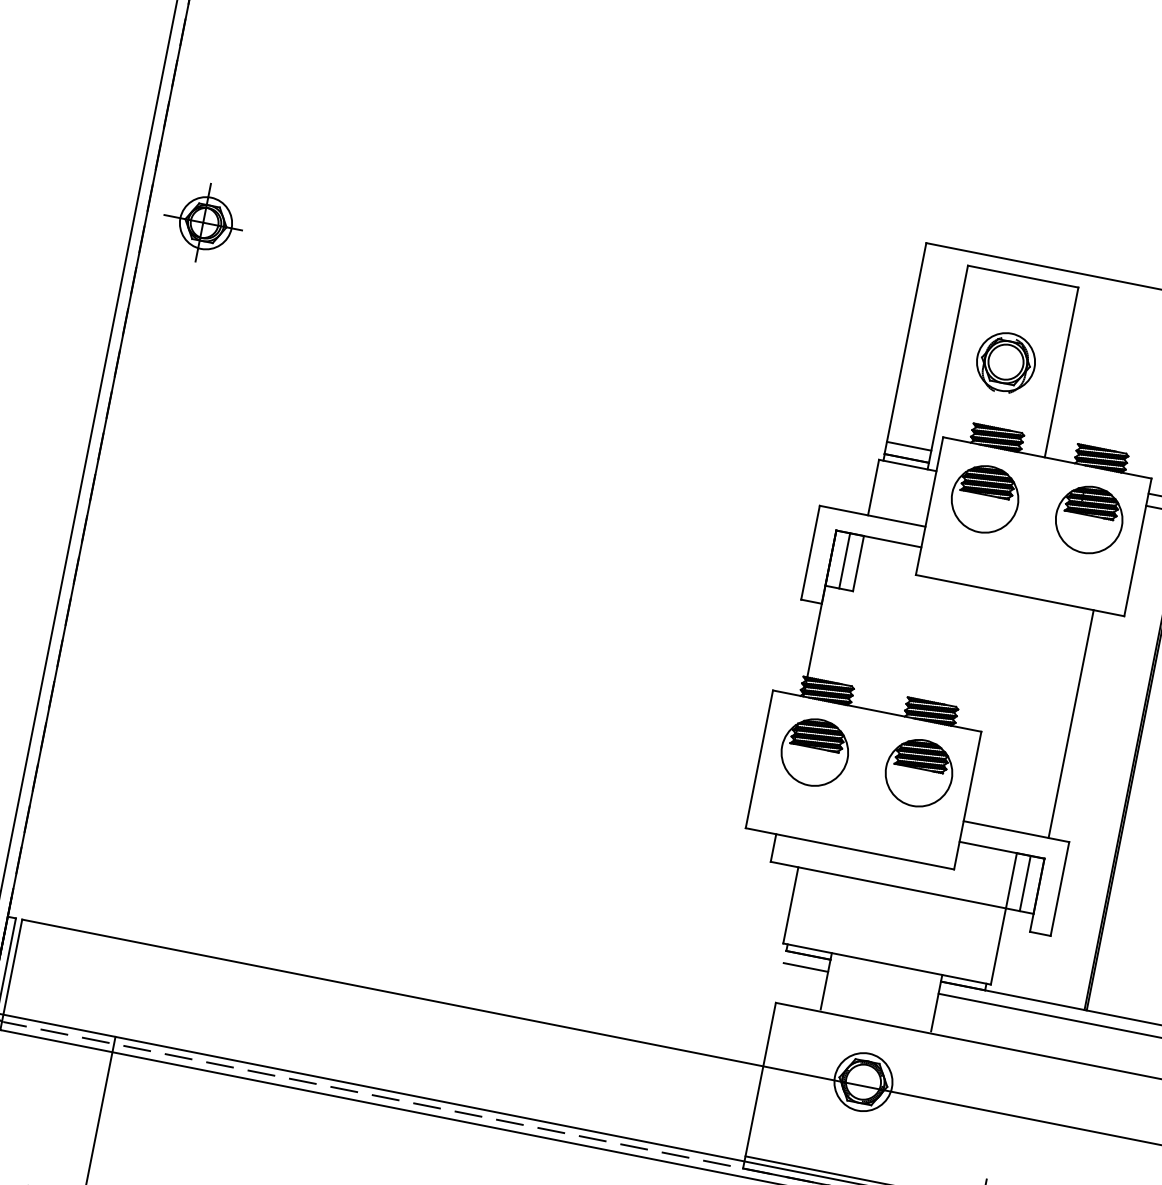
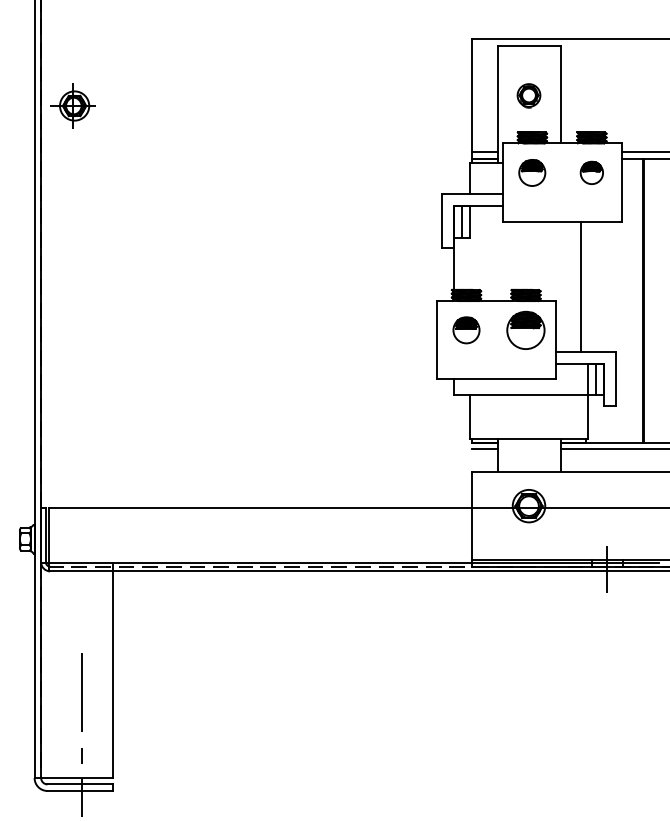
part: (1005, 362) -> (528, 95), size x0.7
part: (983, 498) -> (531, 172), size x0.7
part: (1088, 519) -> (591, 172), size x0.6
line: (1071, 723) -> (581, 286), moved
part: (815, 750) -> (466, 329), size x0.7

